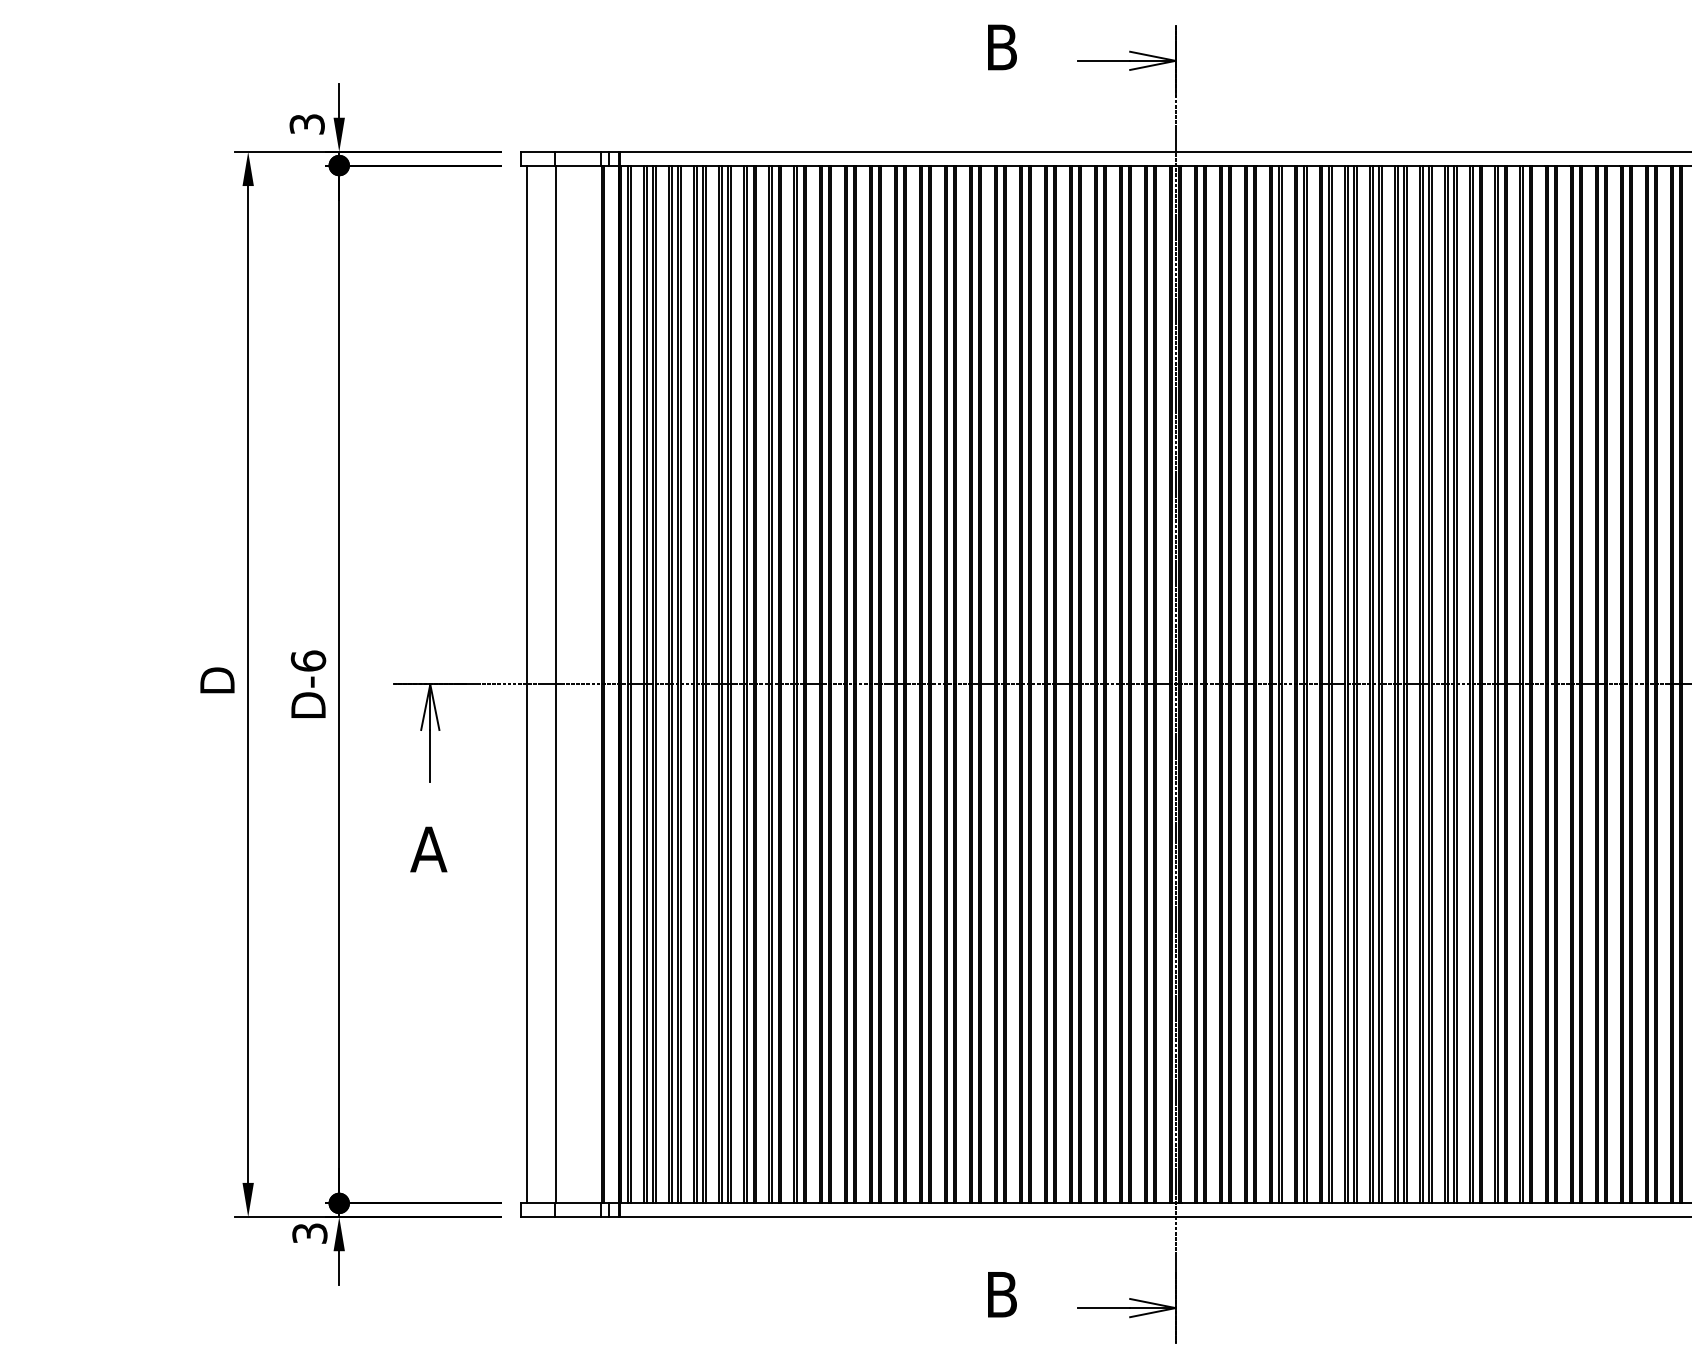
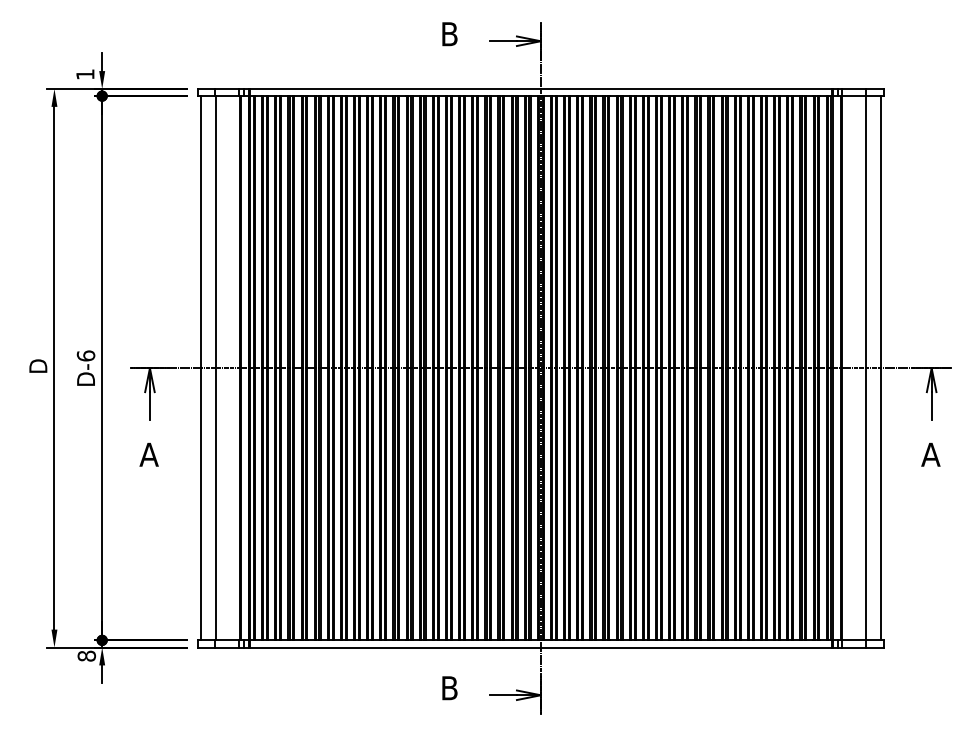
text: (307, 124) -> (85, 74), 3 -> 1
text: (309, 1232) -> (86, 655), 3 -> 8

